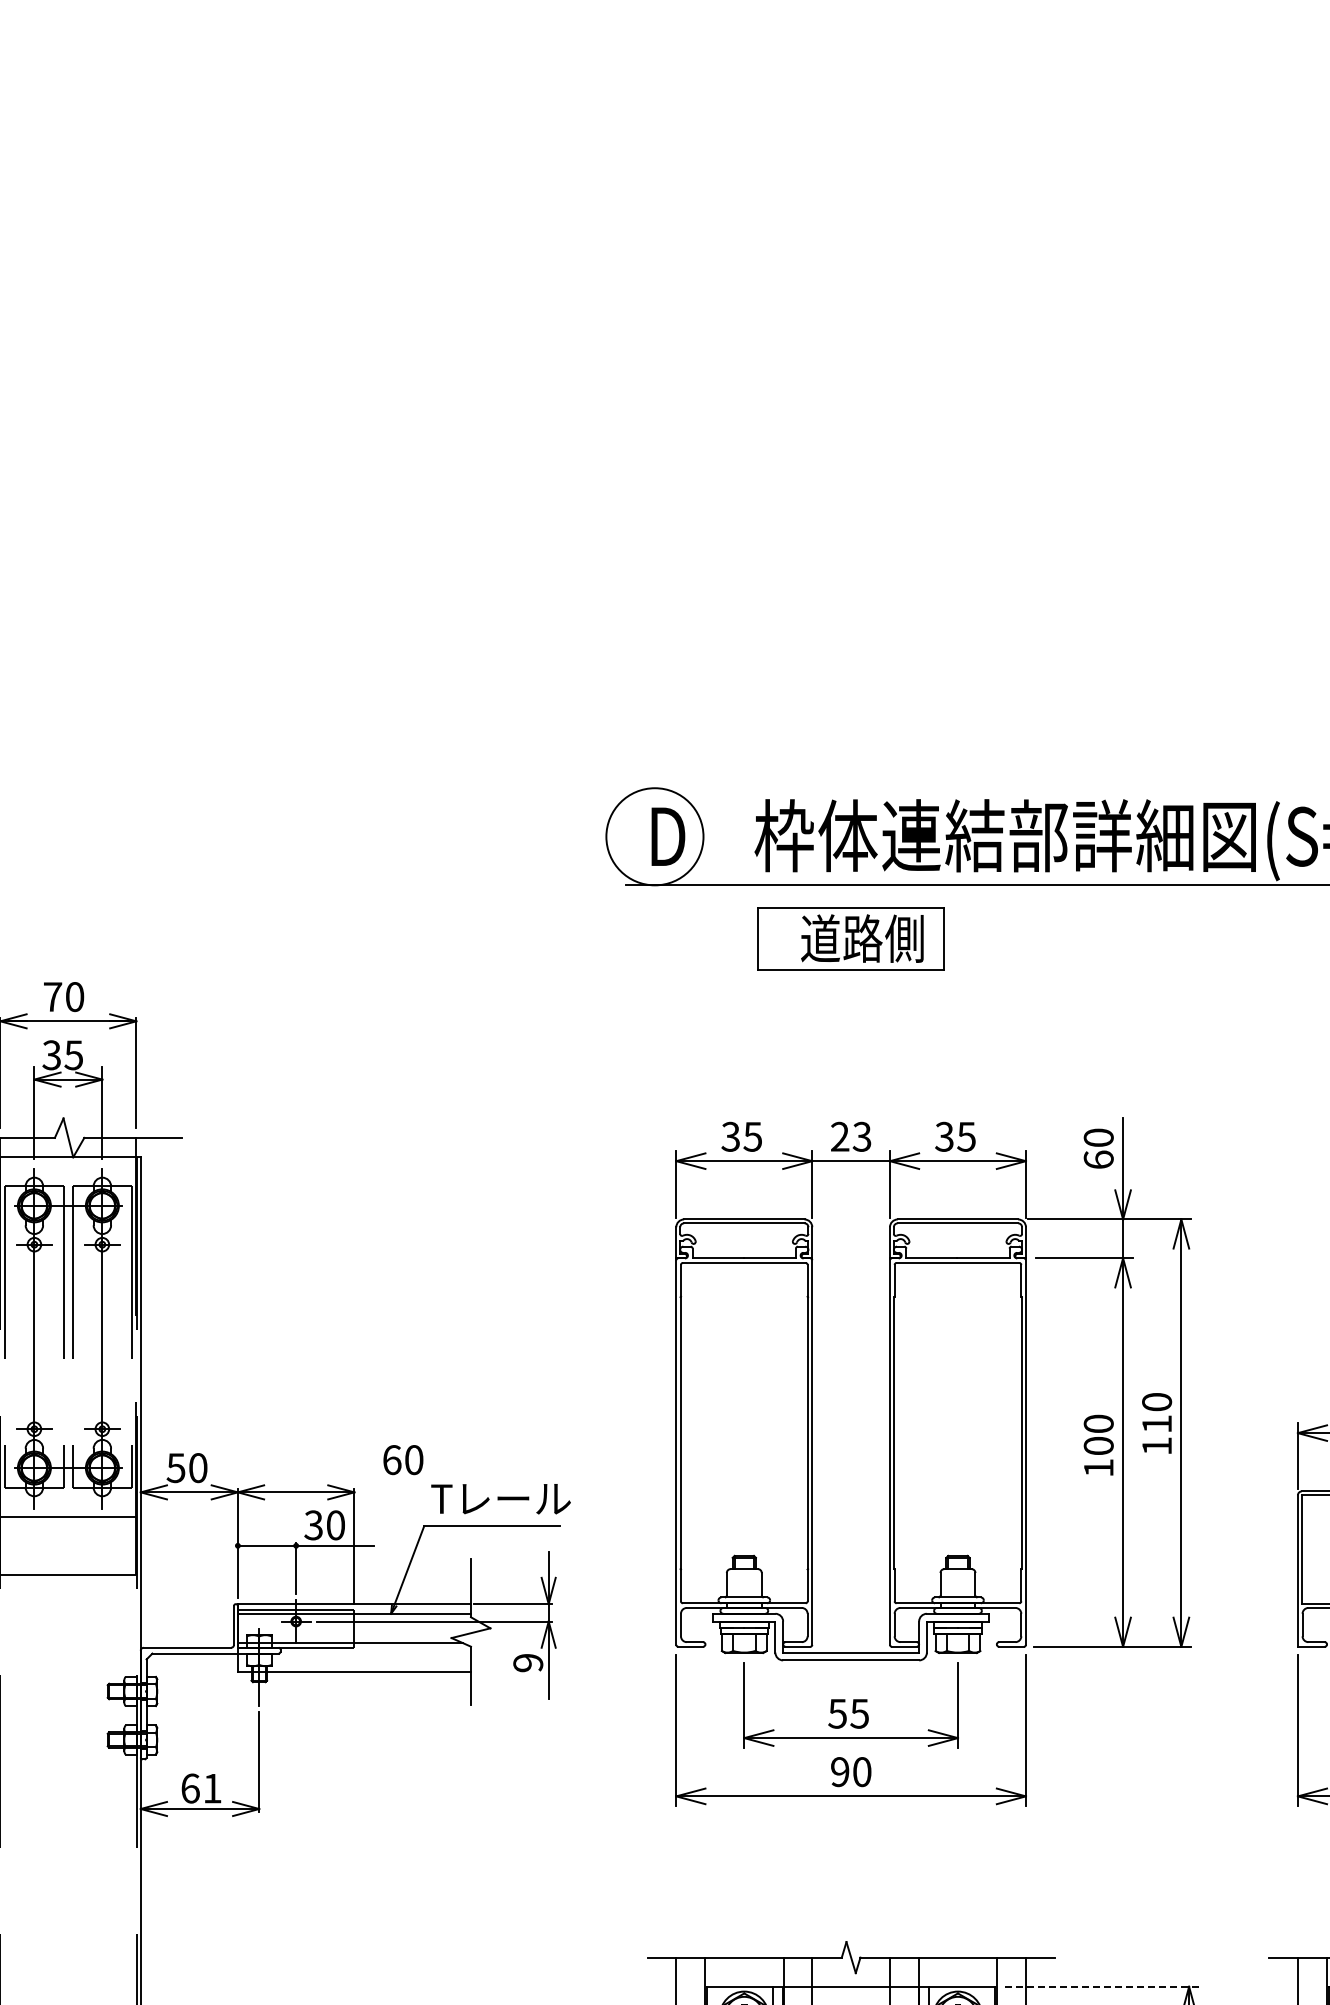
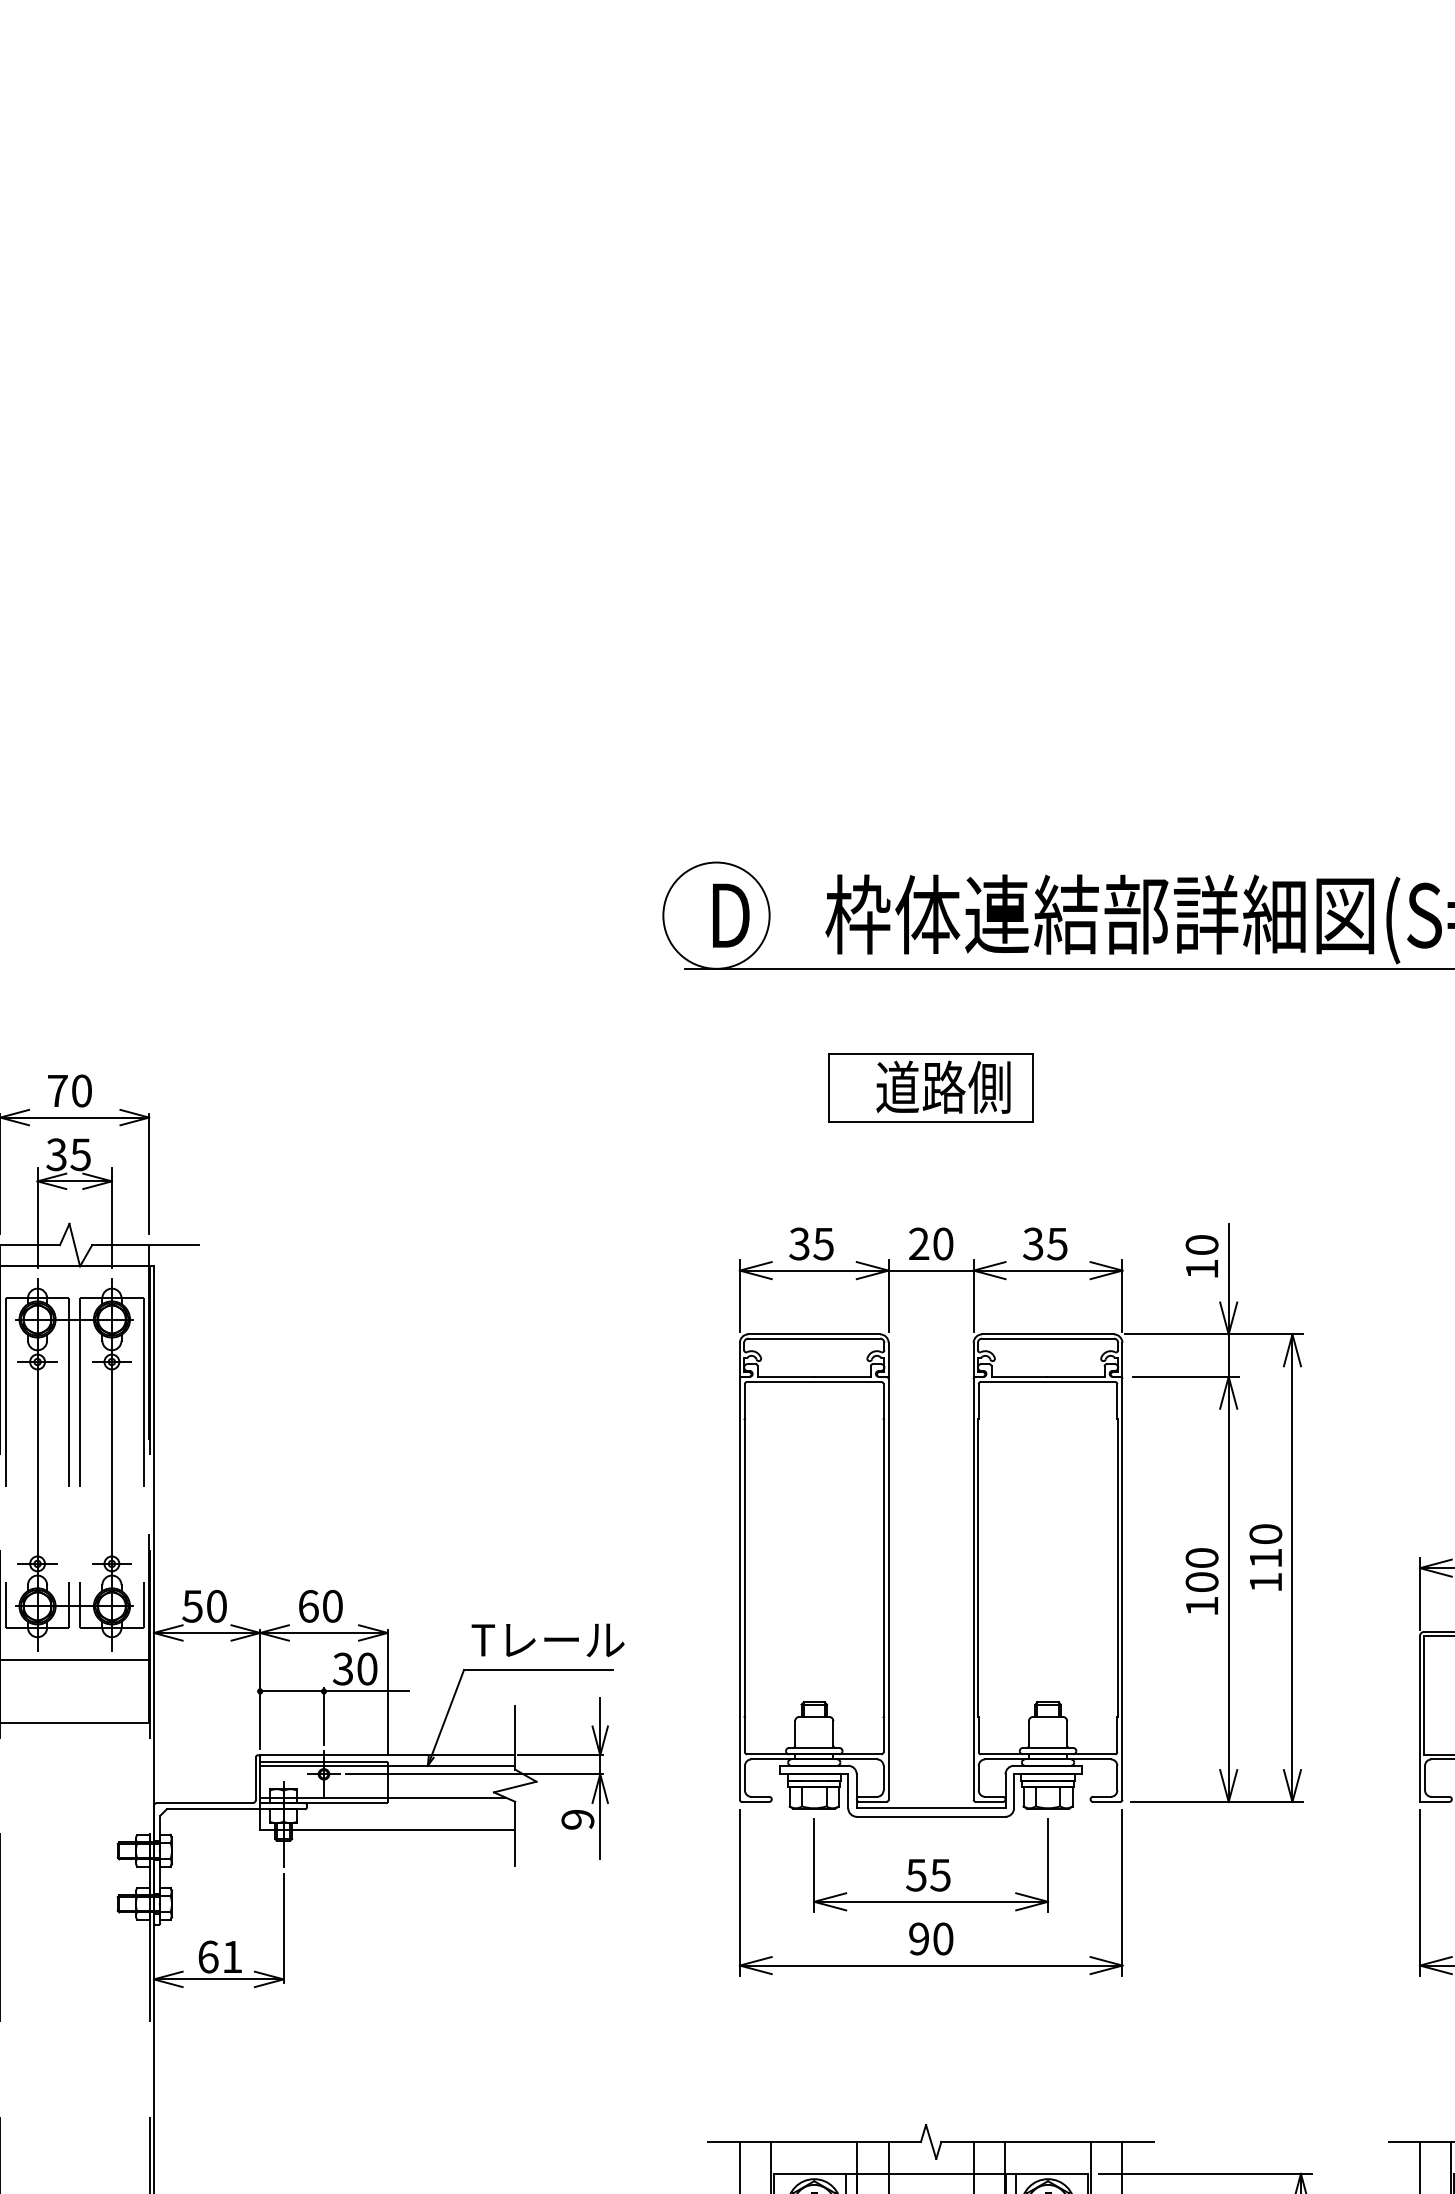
part: (850, 938) -> (930, 1087), moved
text: (861, 1136) -> (942, 1243), 23 -> 20
text: (1098, 1159) -> (1201, 1268), 60 -> 10
text: (403, 1460) -> (321, 1606), moved
line: (1102, 1986) -> (1206, 2173), dashed -> solid

